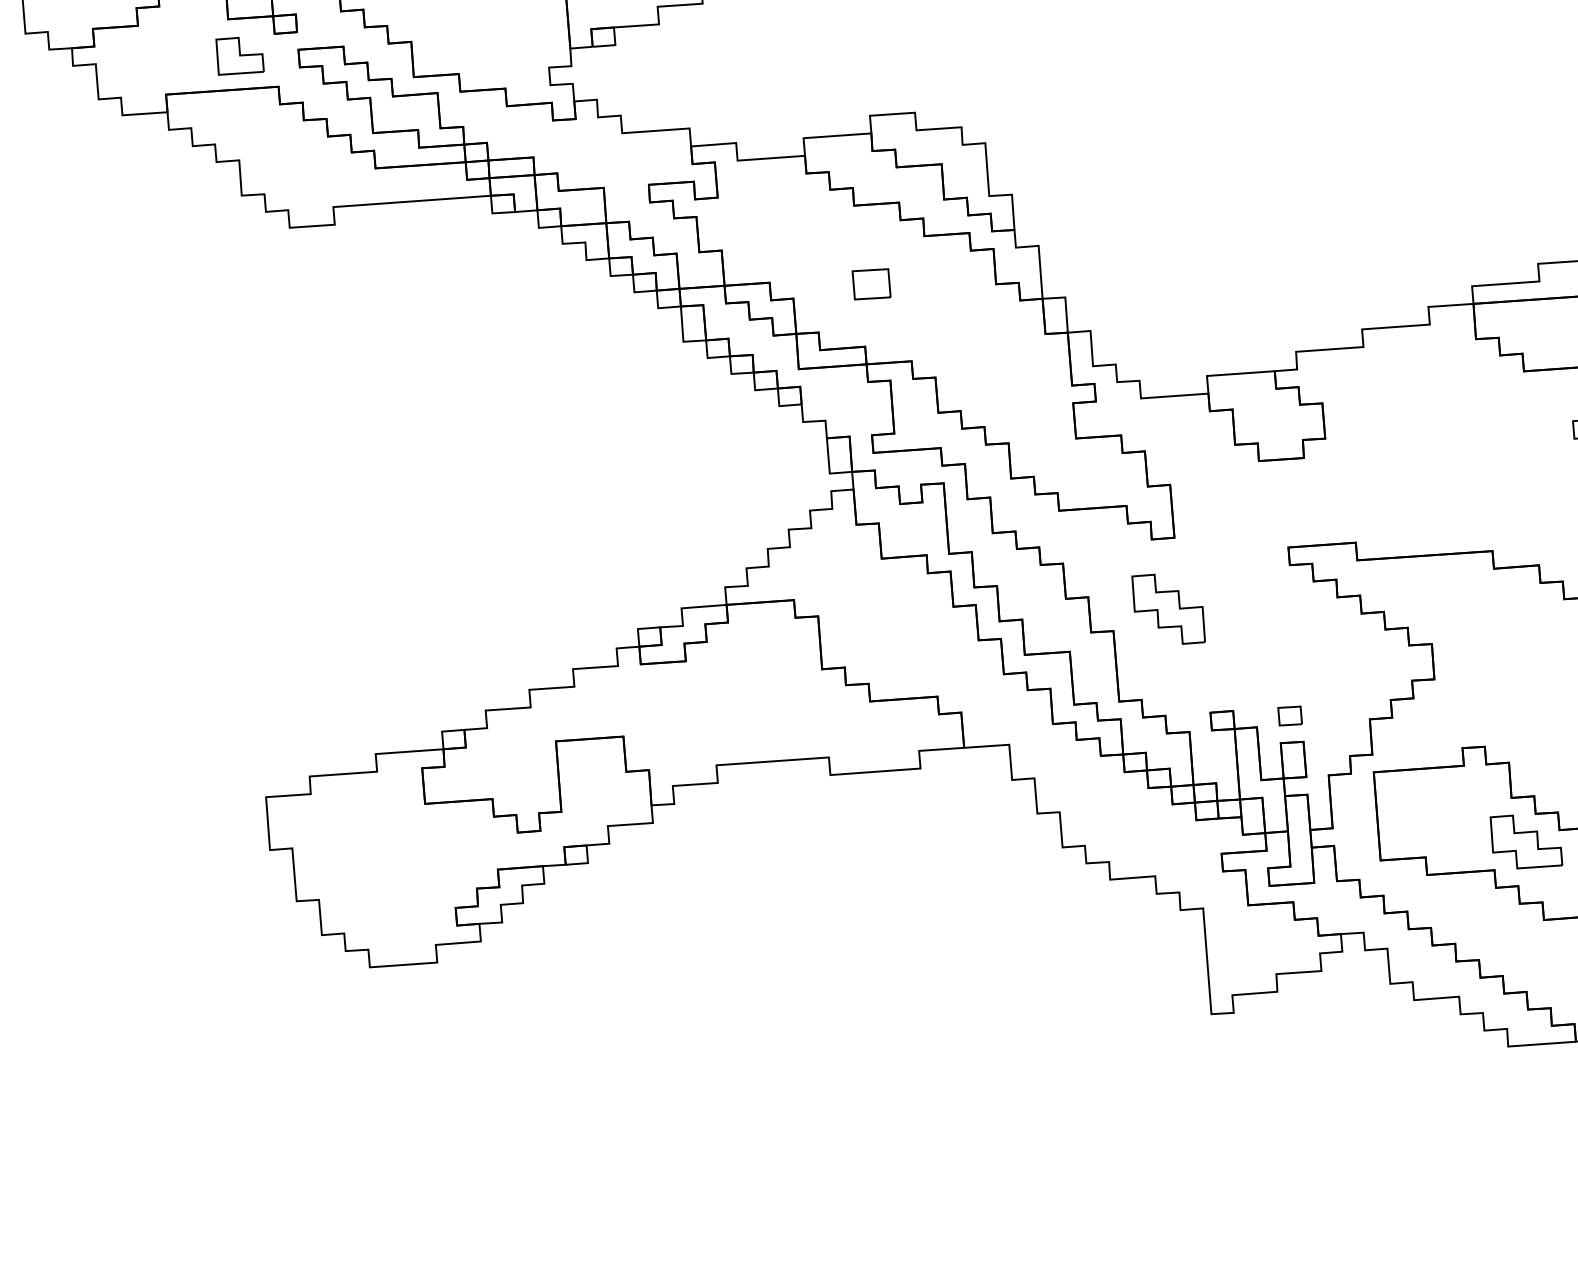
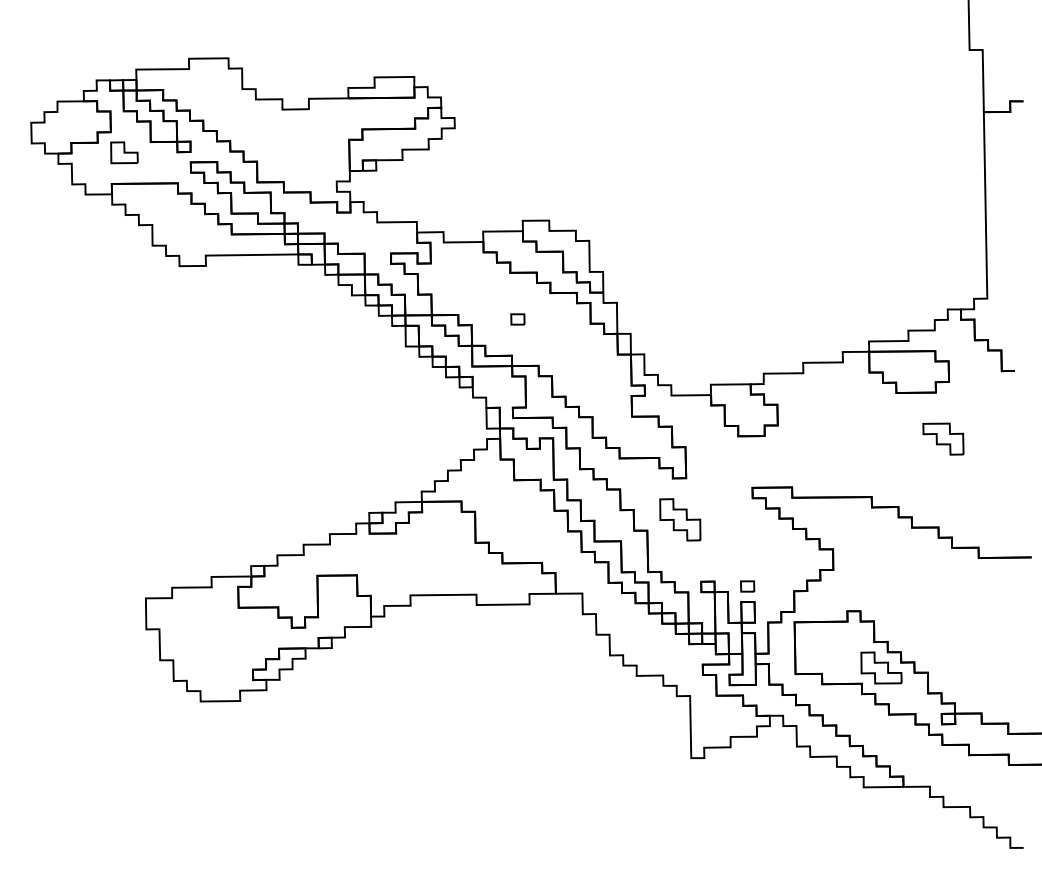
part: (240, 55) -> (124, 152), moved
part: (870, 284) -> (517, 319), size x0.62

